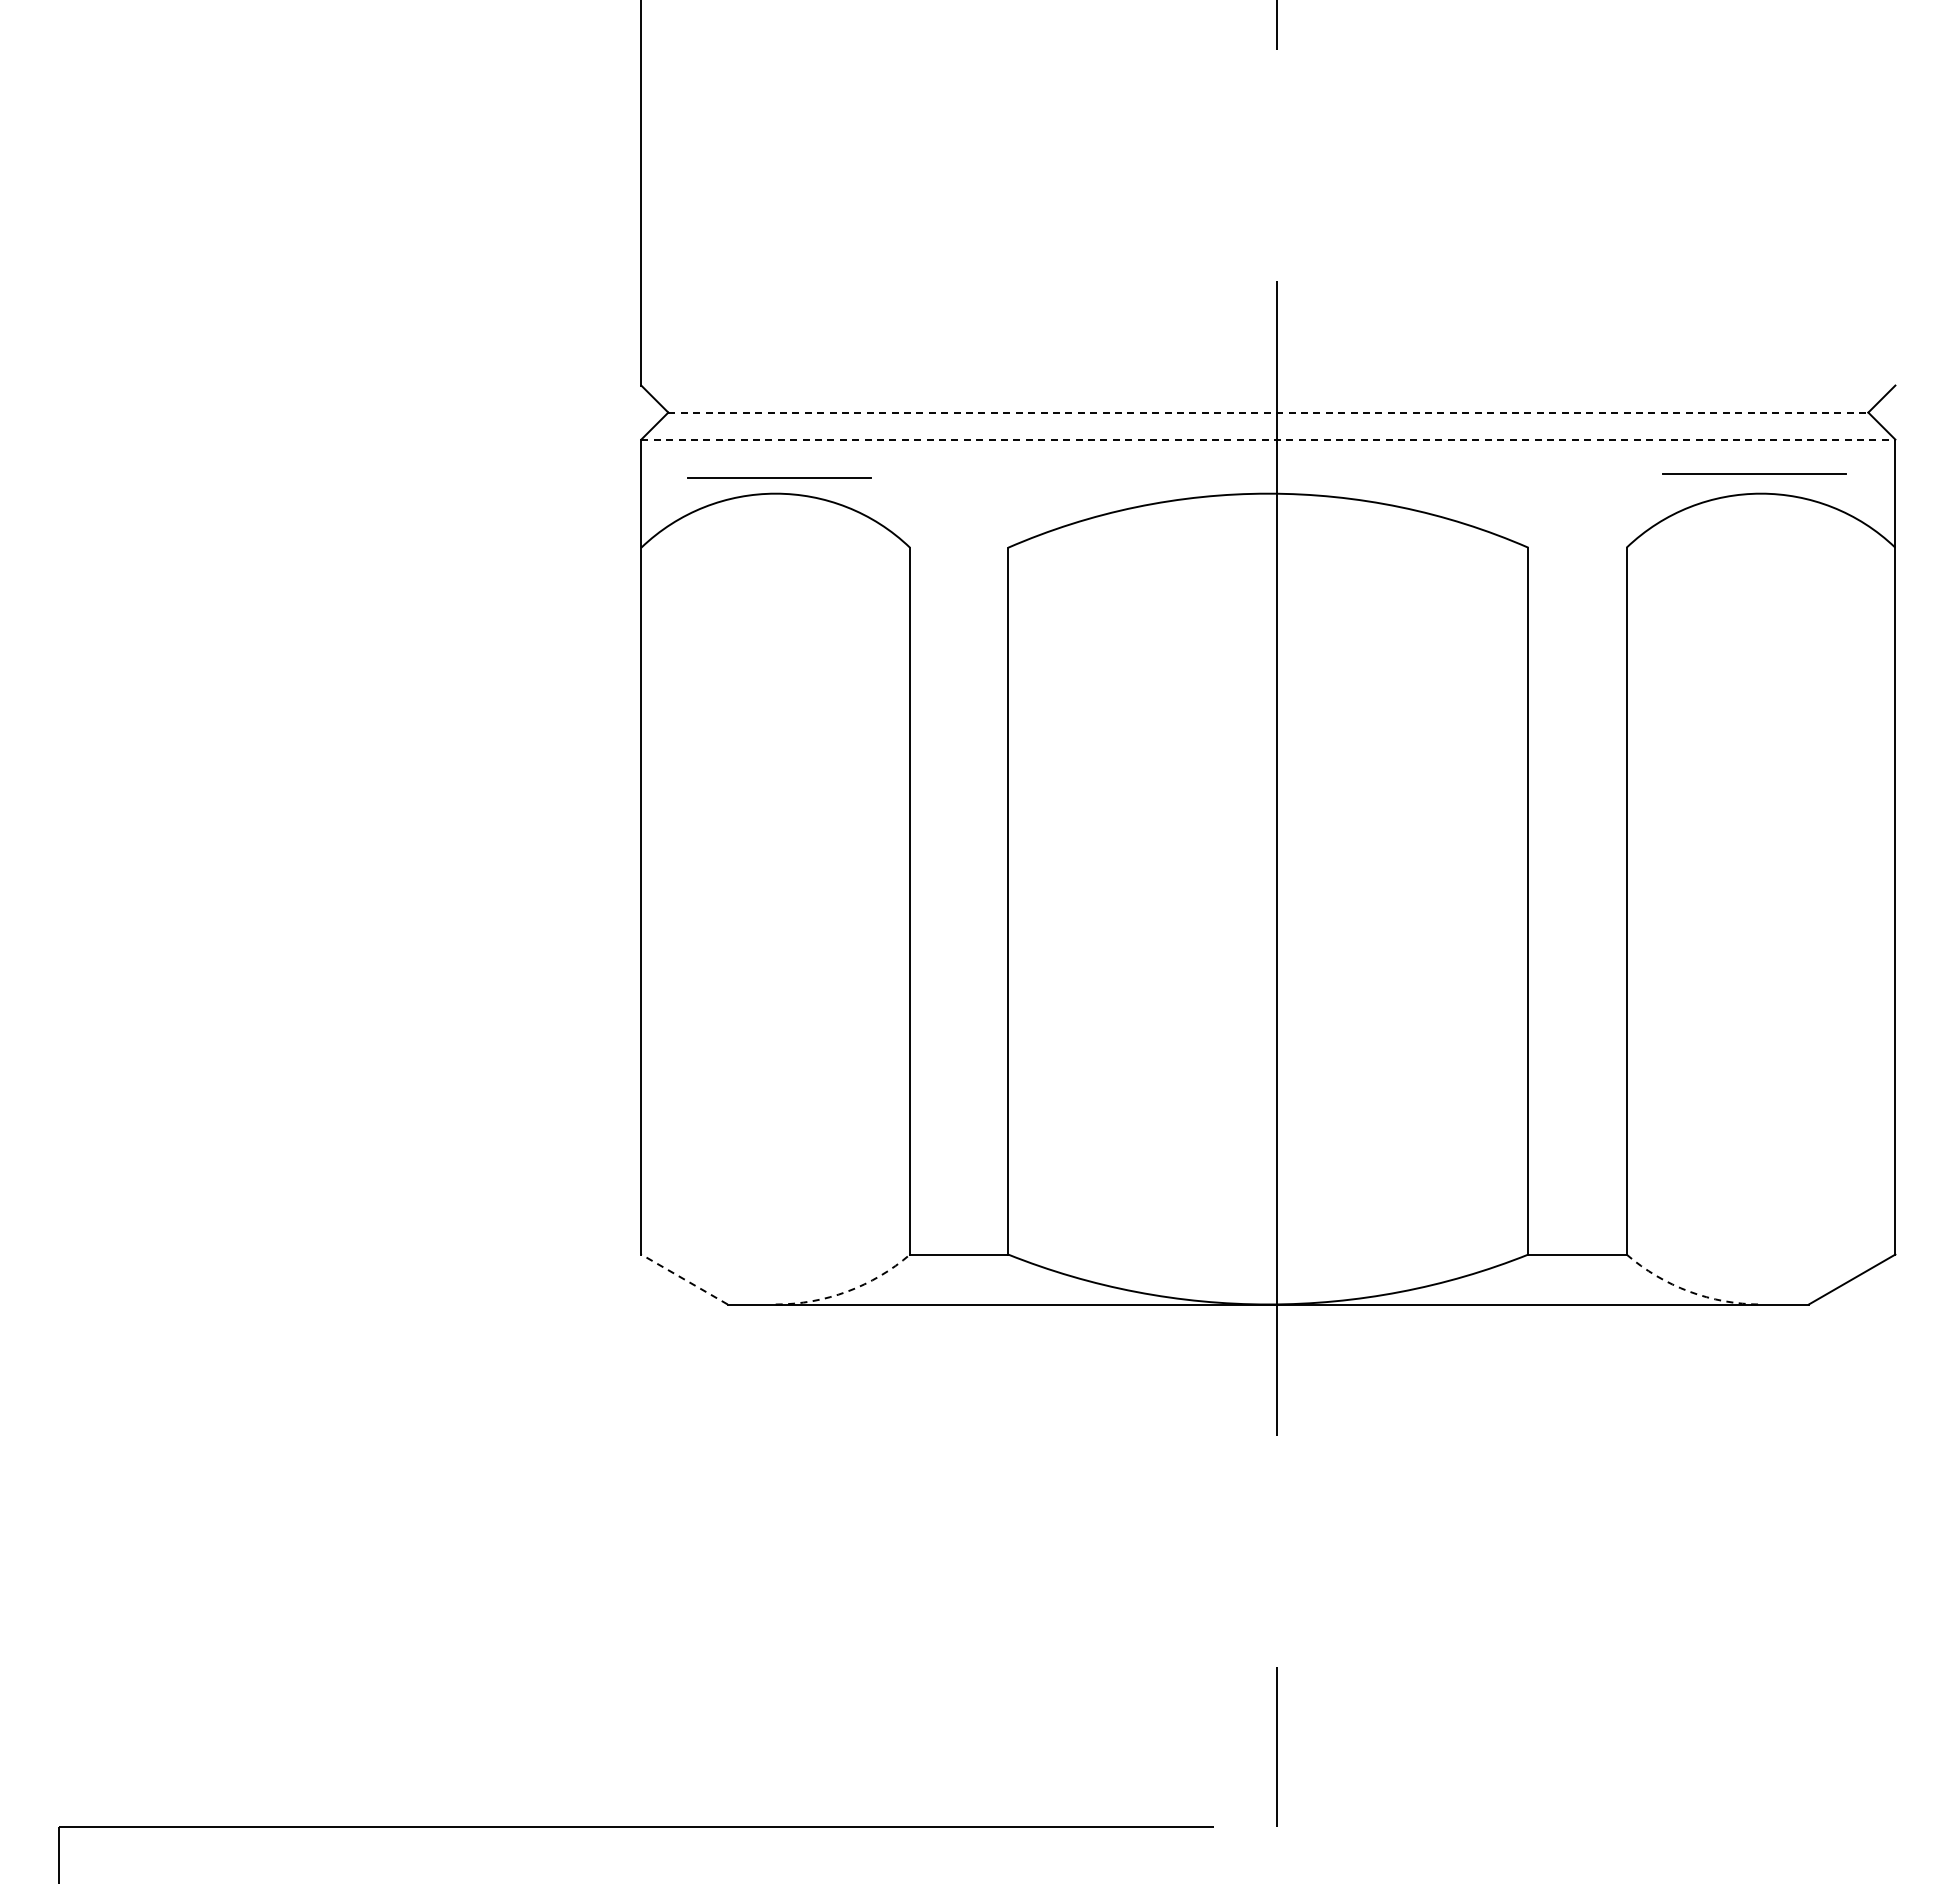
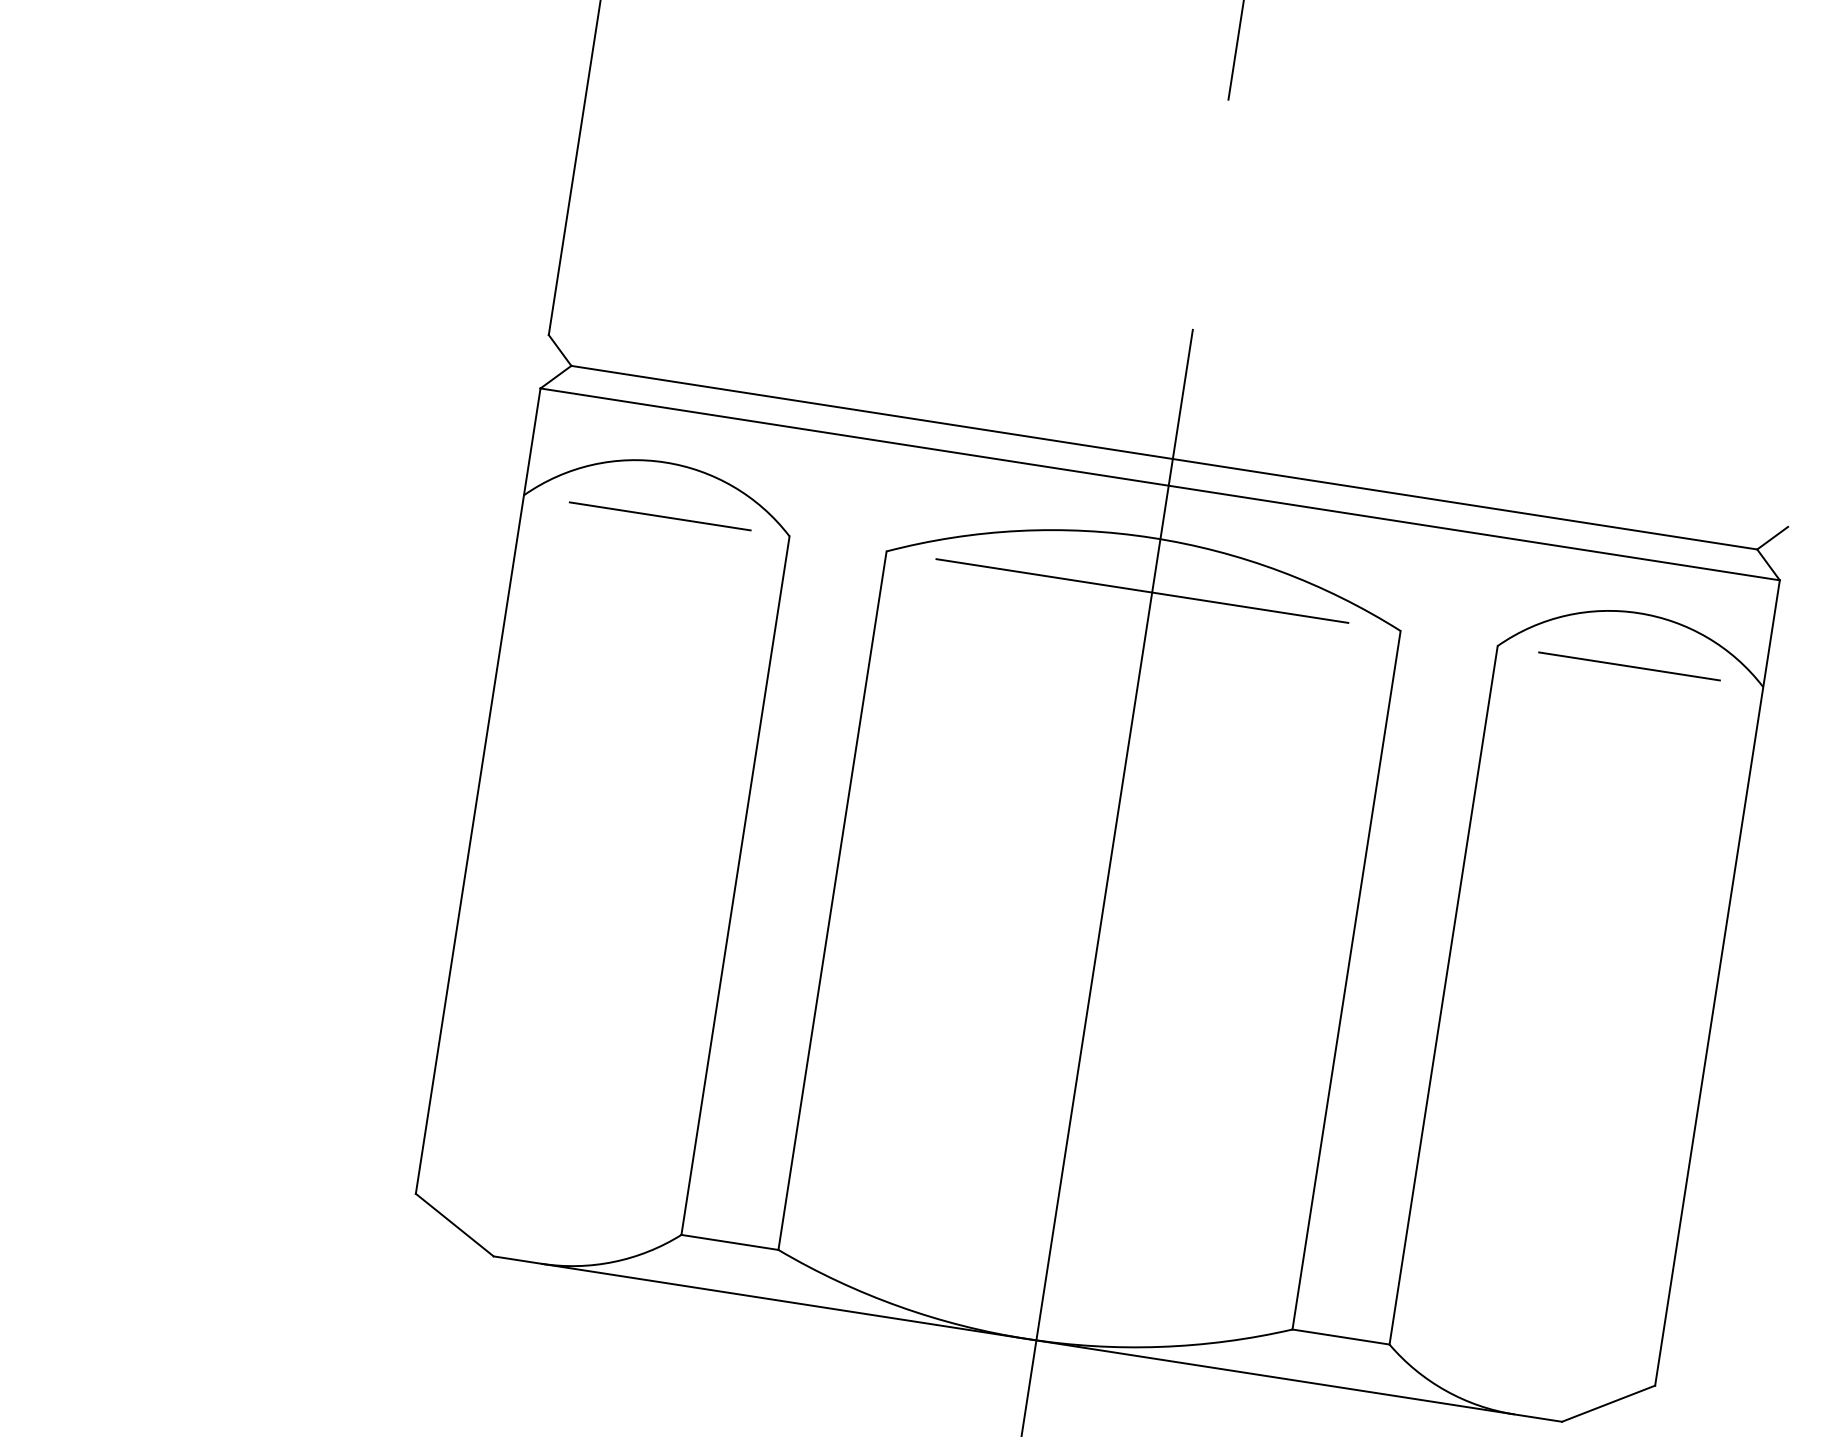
line: (1268, 412) -> (1164, 457), dashed -> solid
line: (1268, 439) -> (1160, 484), dashed -> solid
line: (1754, 473) -> (1630, 666), moved
line: (779, 477) -> (660, 516), moved
line: (1266, 547) -> (1141, 590), added
line: (684, 1279) -> (454, 1225), dashed -> solid
arc: (847, 1291) -> (613, 1261), dashed -> solid
arc: (1689, 1291) -> (1446, 1390), dashed -> solid

